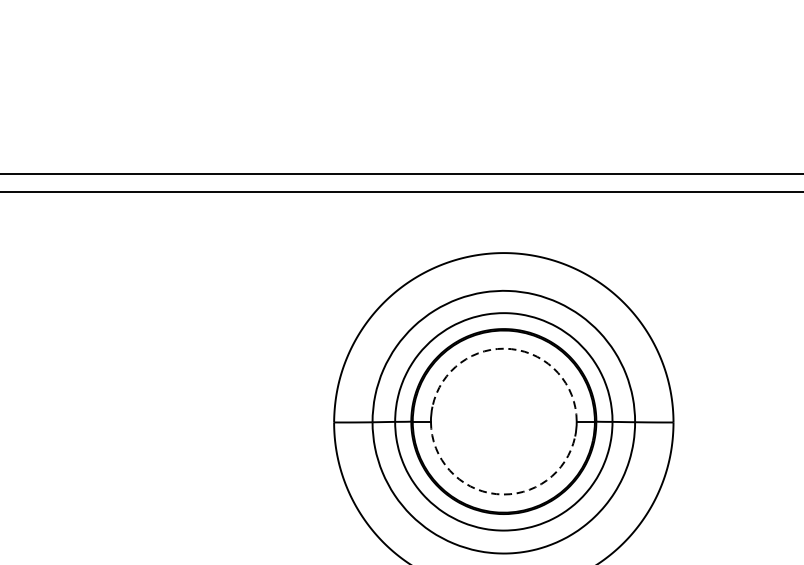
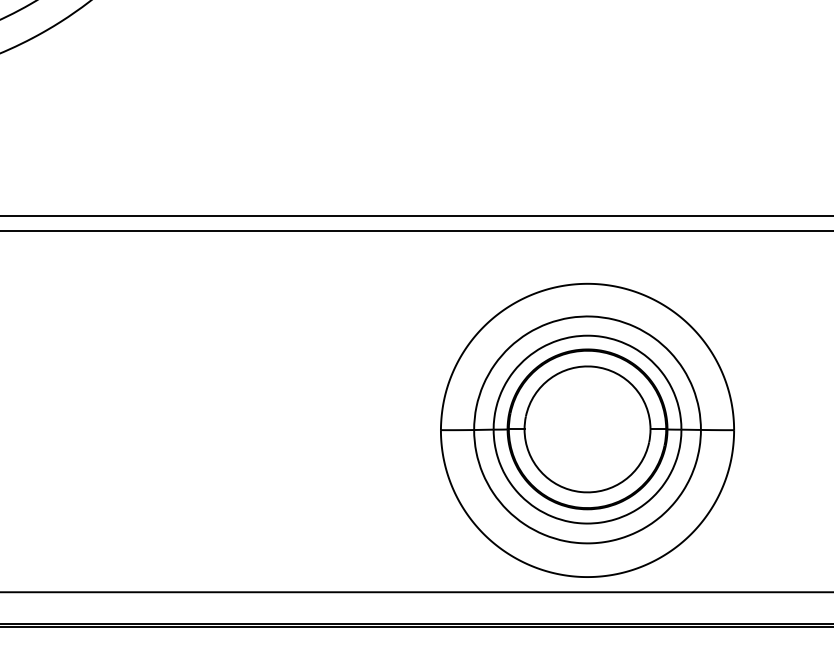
arc: (511, 348) -> (594, 366), dashed -> solid
arc: (496, 494) -> (581, 492), dashed -> solid

